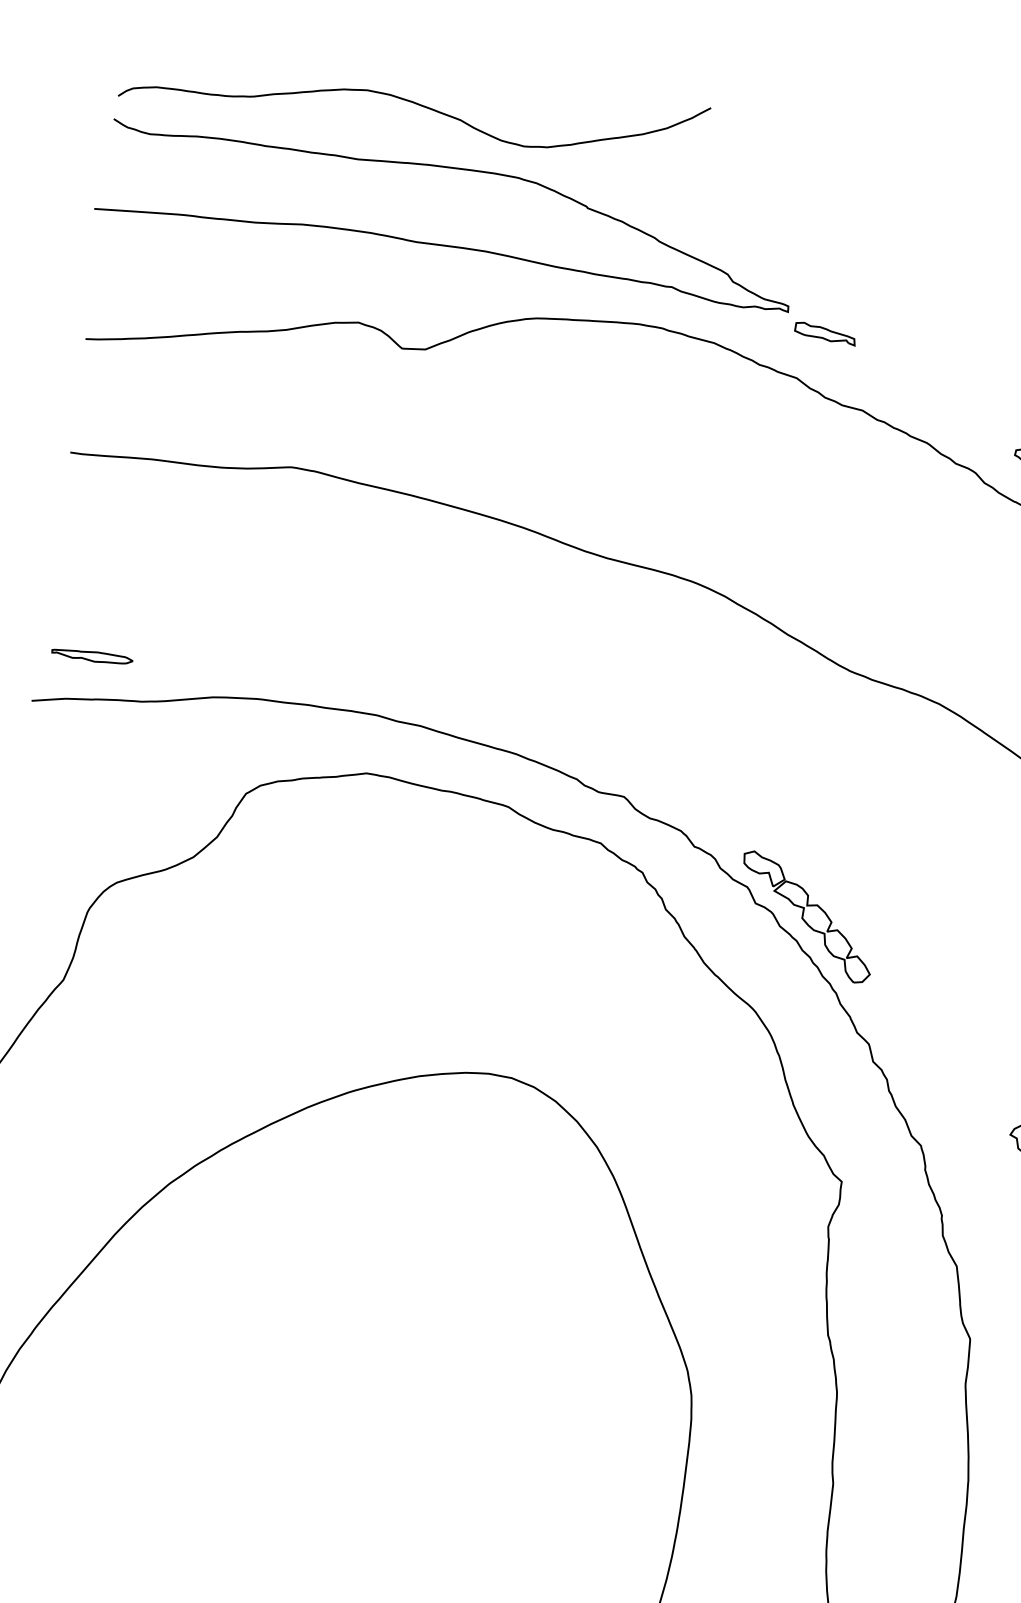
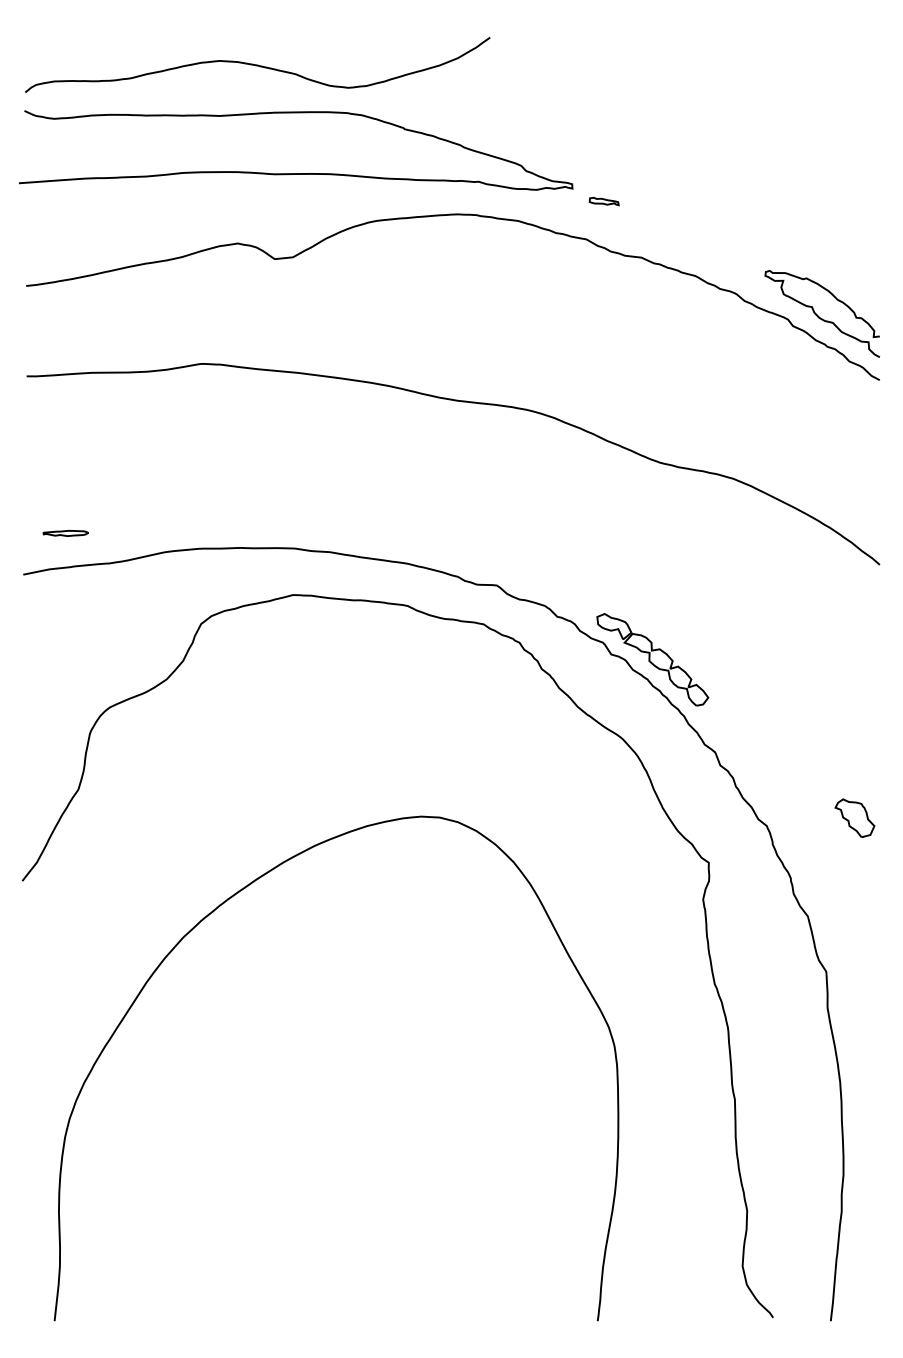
part: (825, 333) -> (604, 201), size x0.6
part: (91, 656) -> (65, 533), size x0.7

